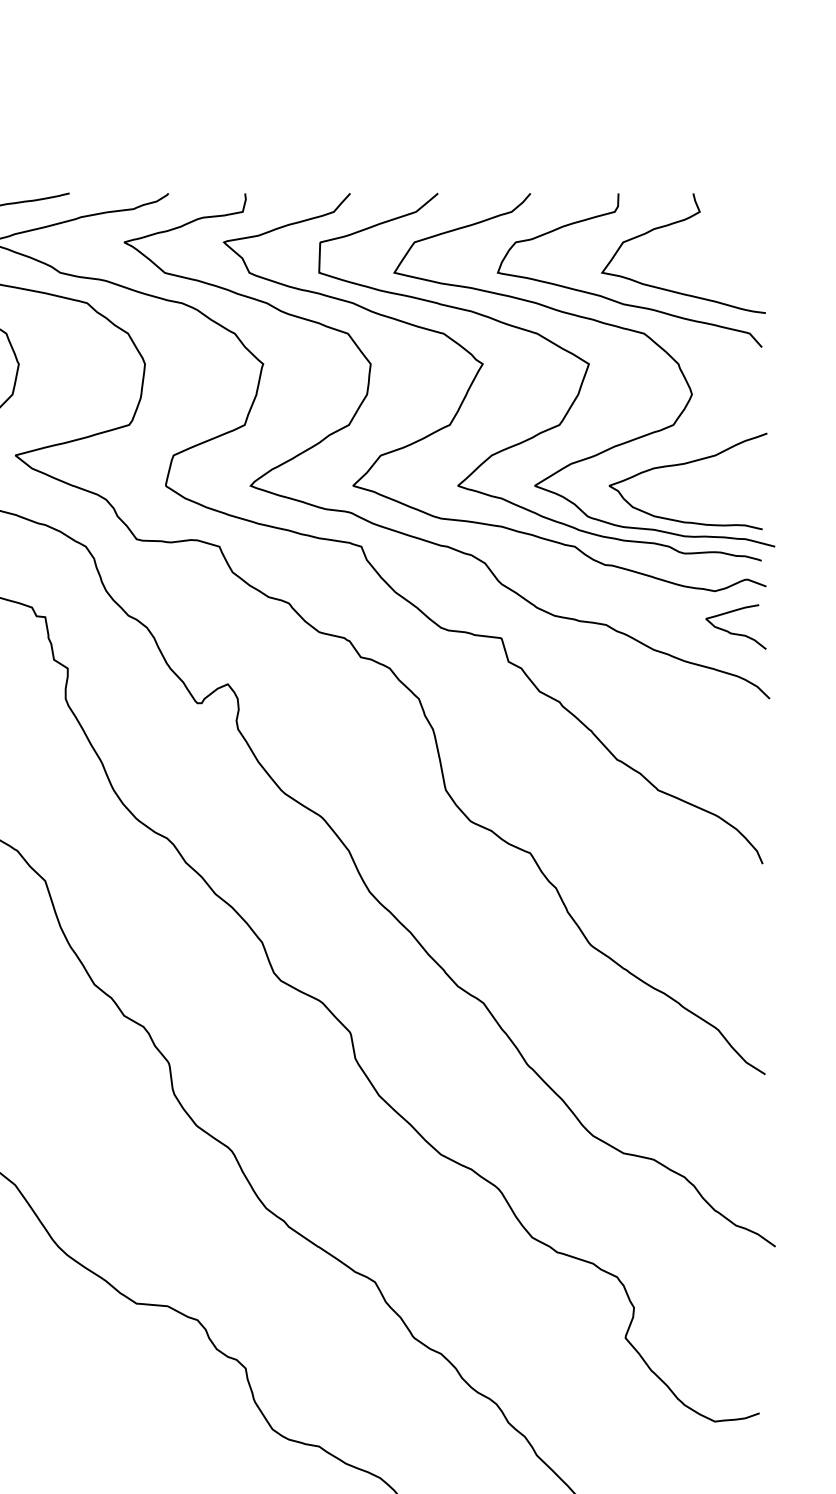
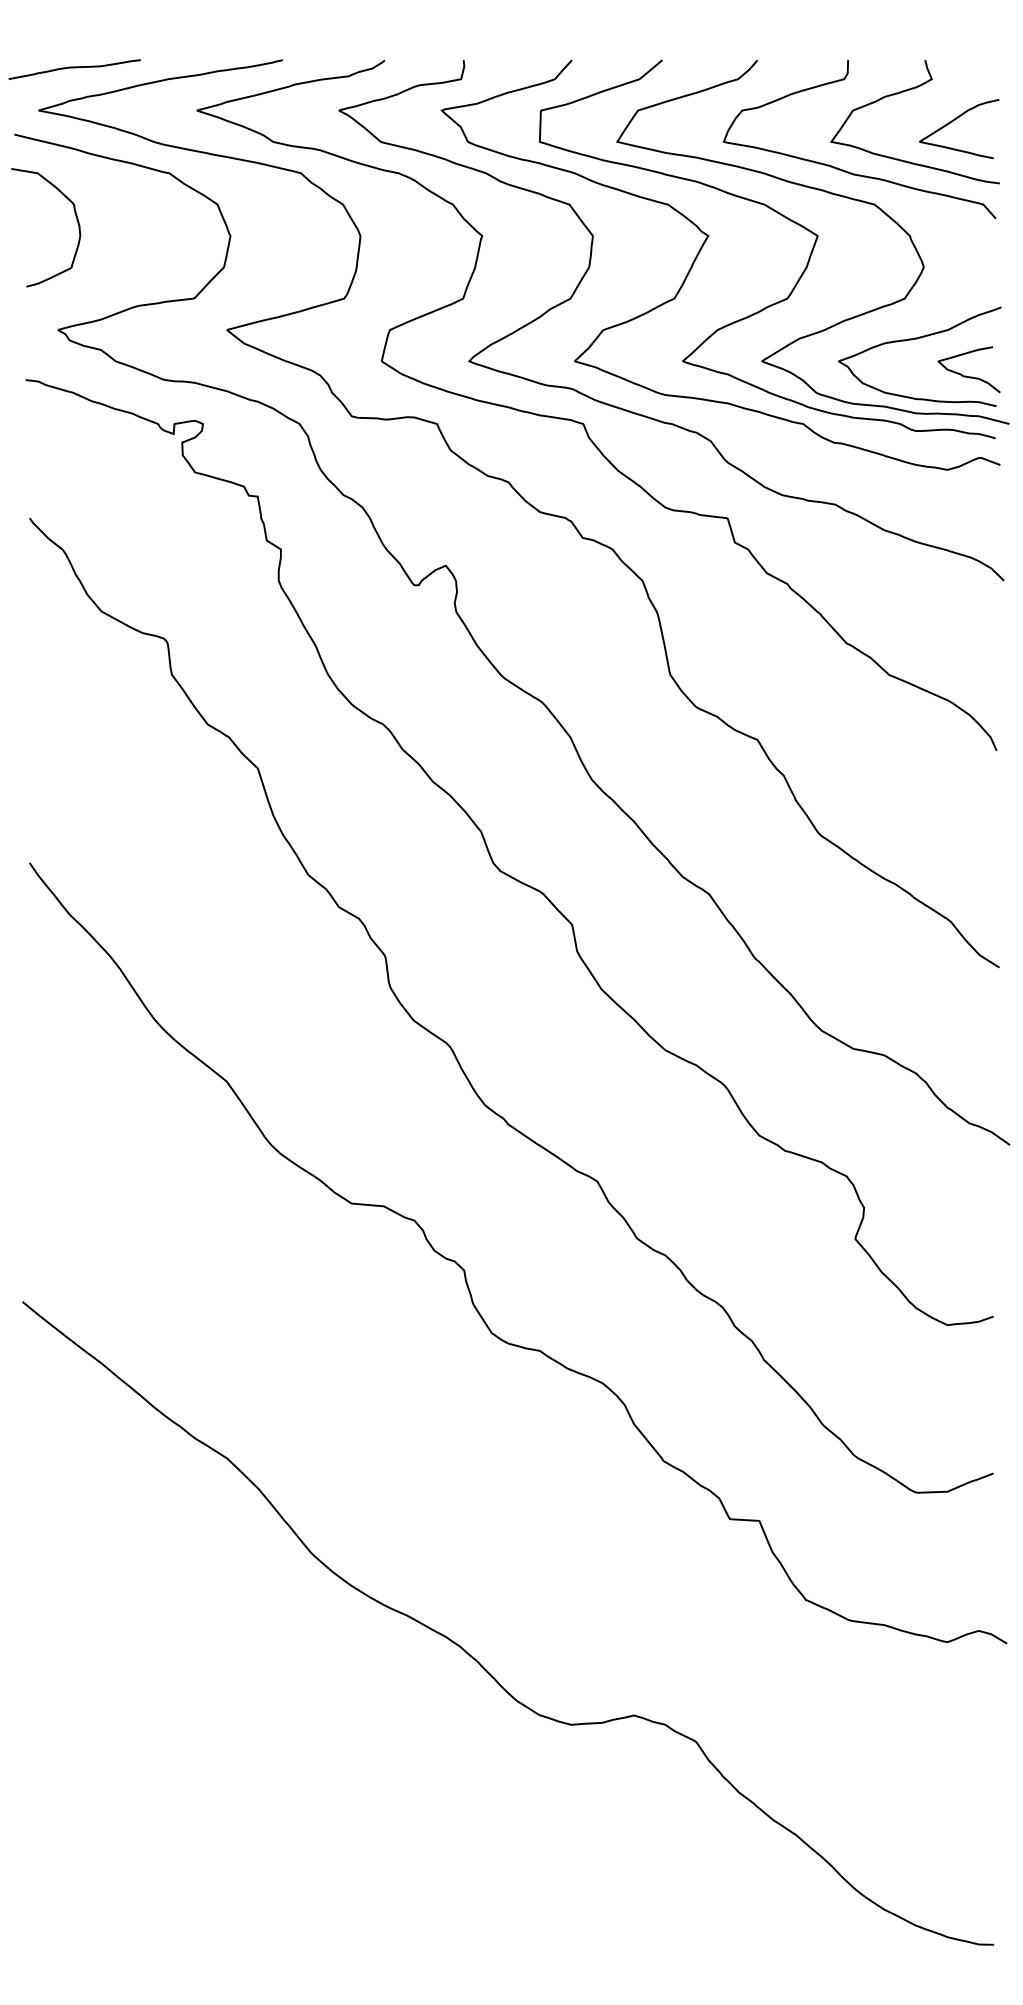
curve: (722, 252) -> (955, 120), added
curve: (733, 632) -> (966, 375), moved

